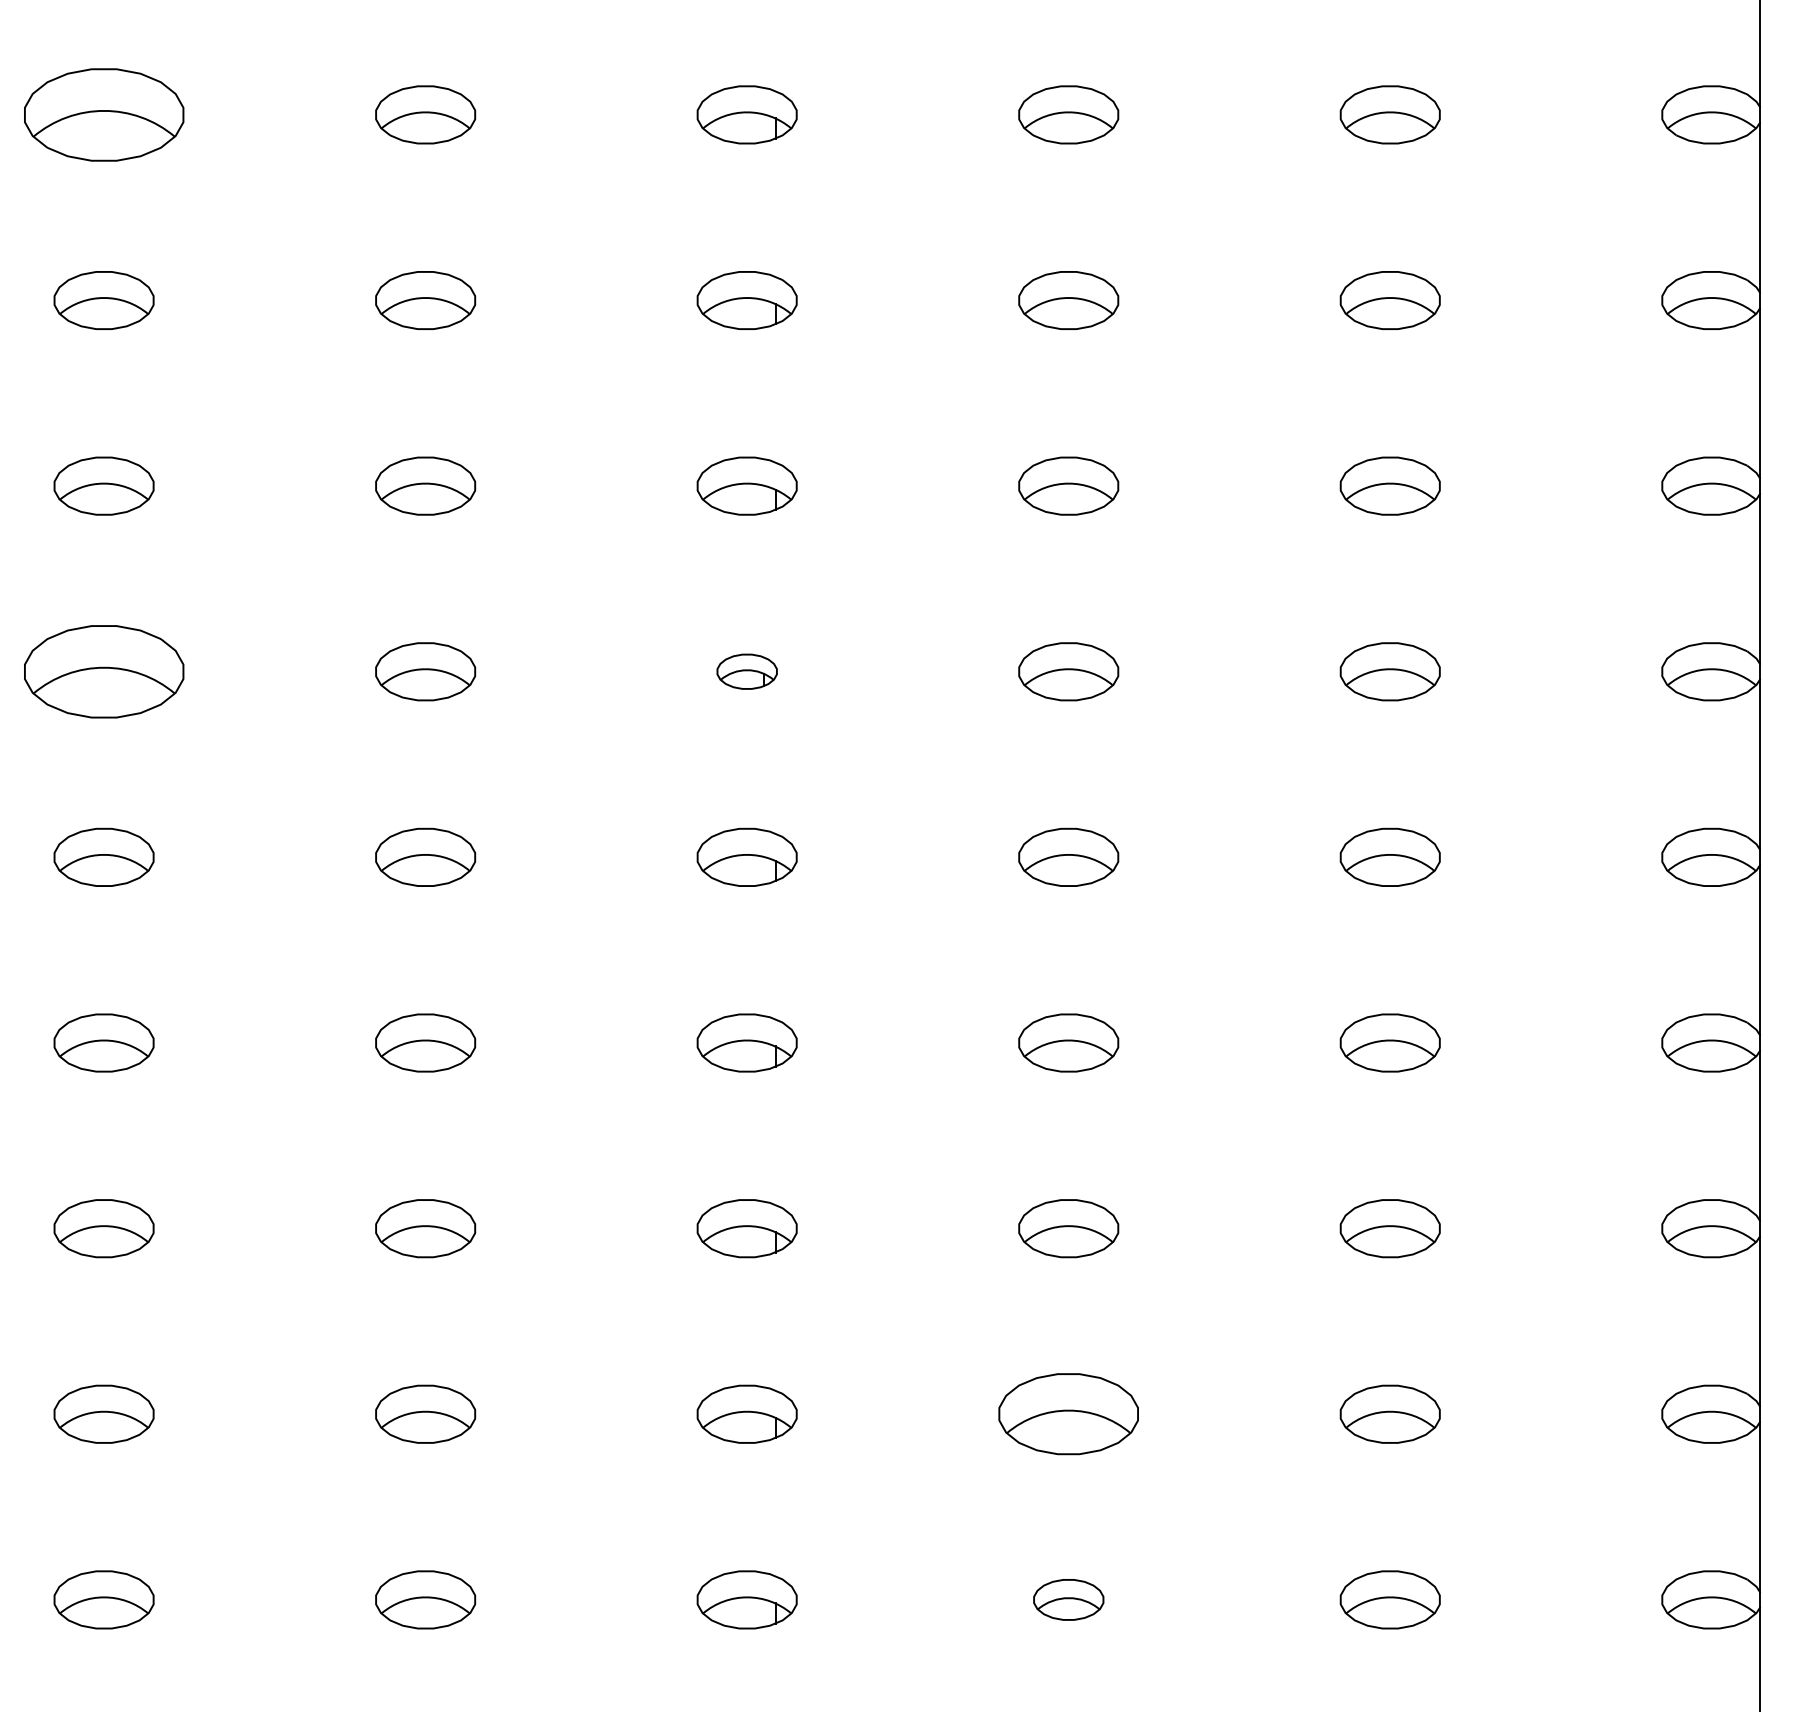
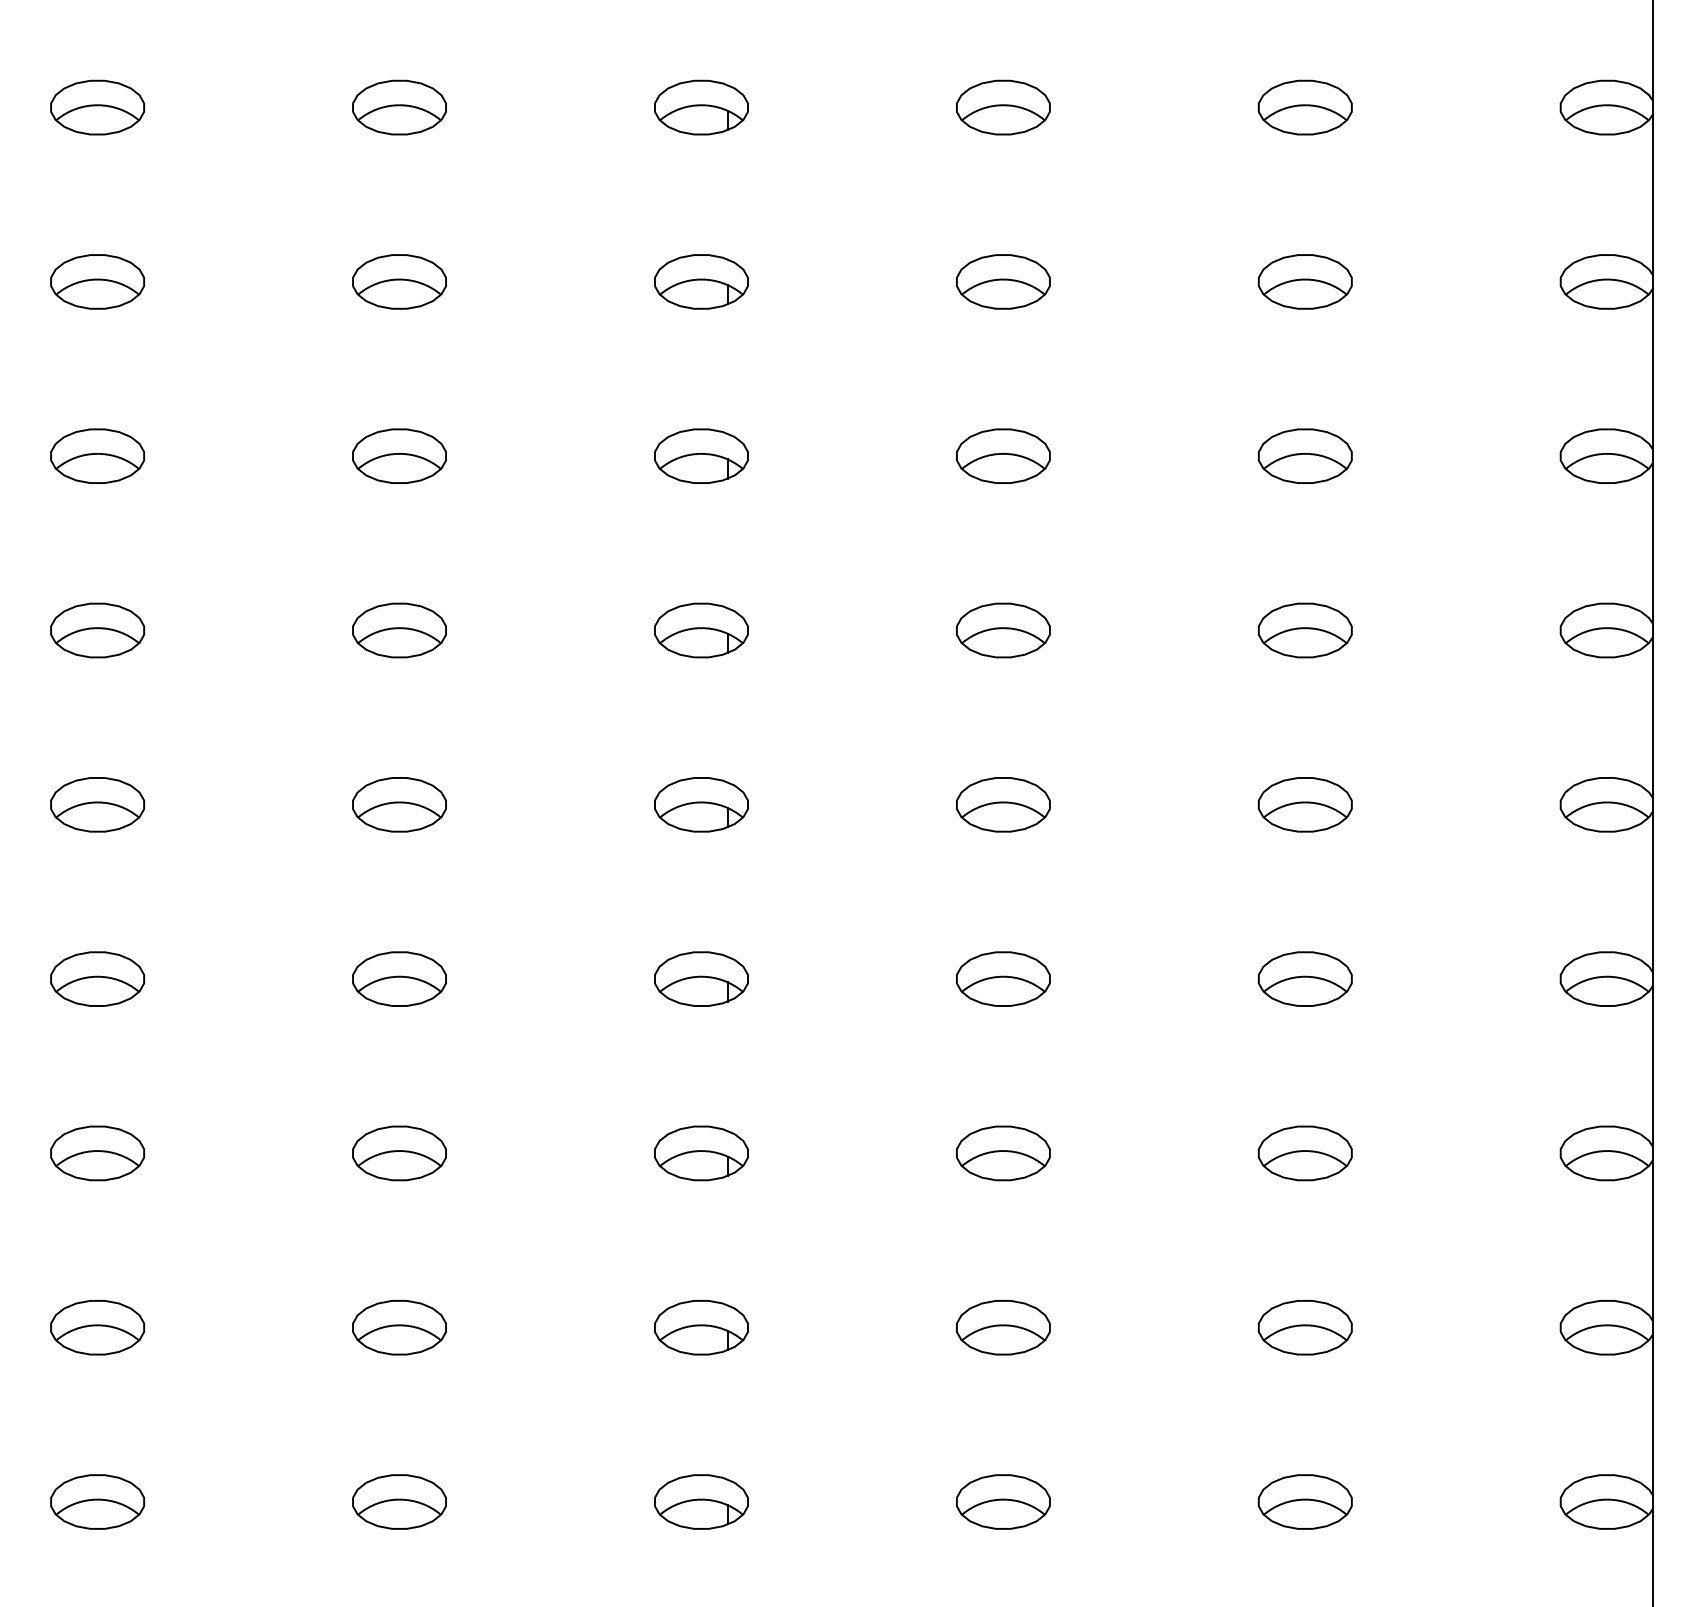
part: (103, 114) -> (97, 107), size x0.62
part: (103, 671) -> (97, 630), size x0.62
part: (747, 671) -> (701, 630), size x1.67
part: (1068, 1414) -> (1003, 1327), size x0.71
part: (1068, 1599) -> (1003, 1501), size x1.43

